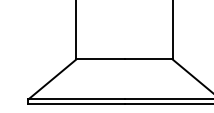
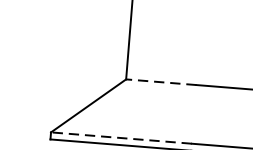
line: (99, 59) -> (159, 82), solid -> dashed
line: (75, 99) -> (120, 137), solid -> dashed

